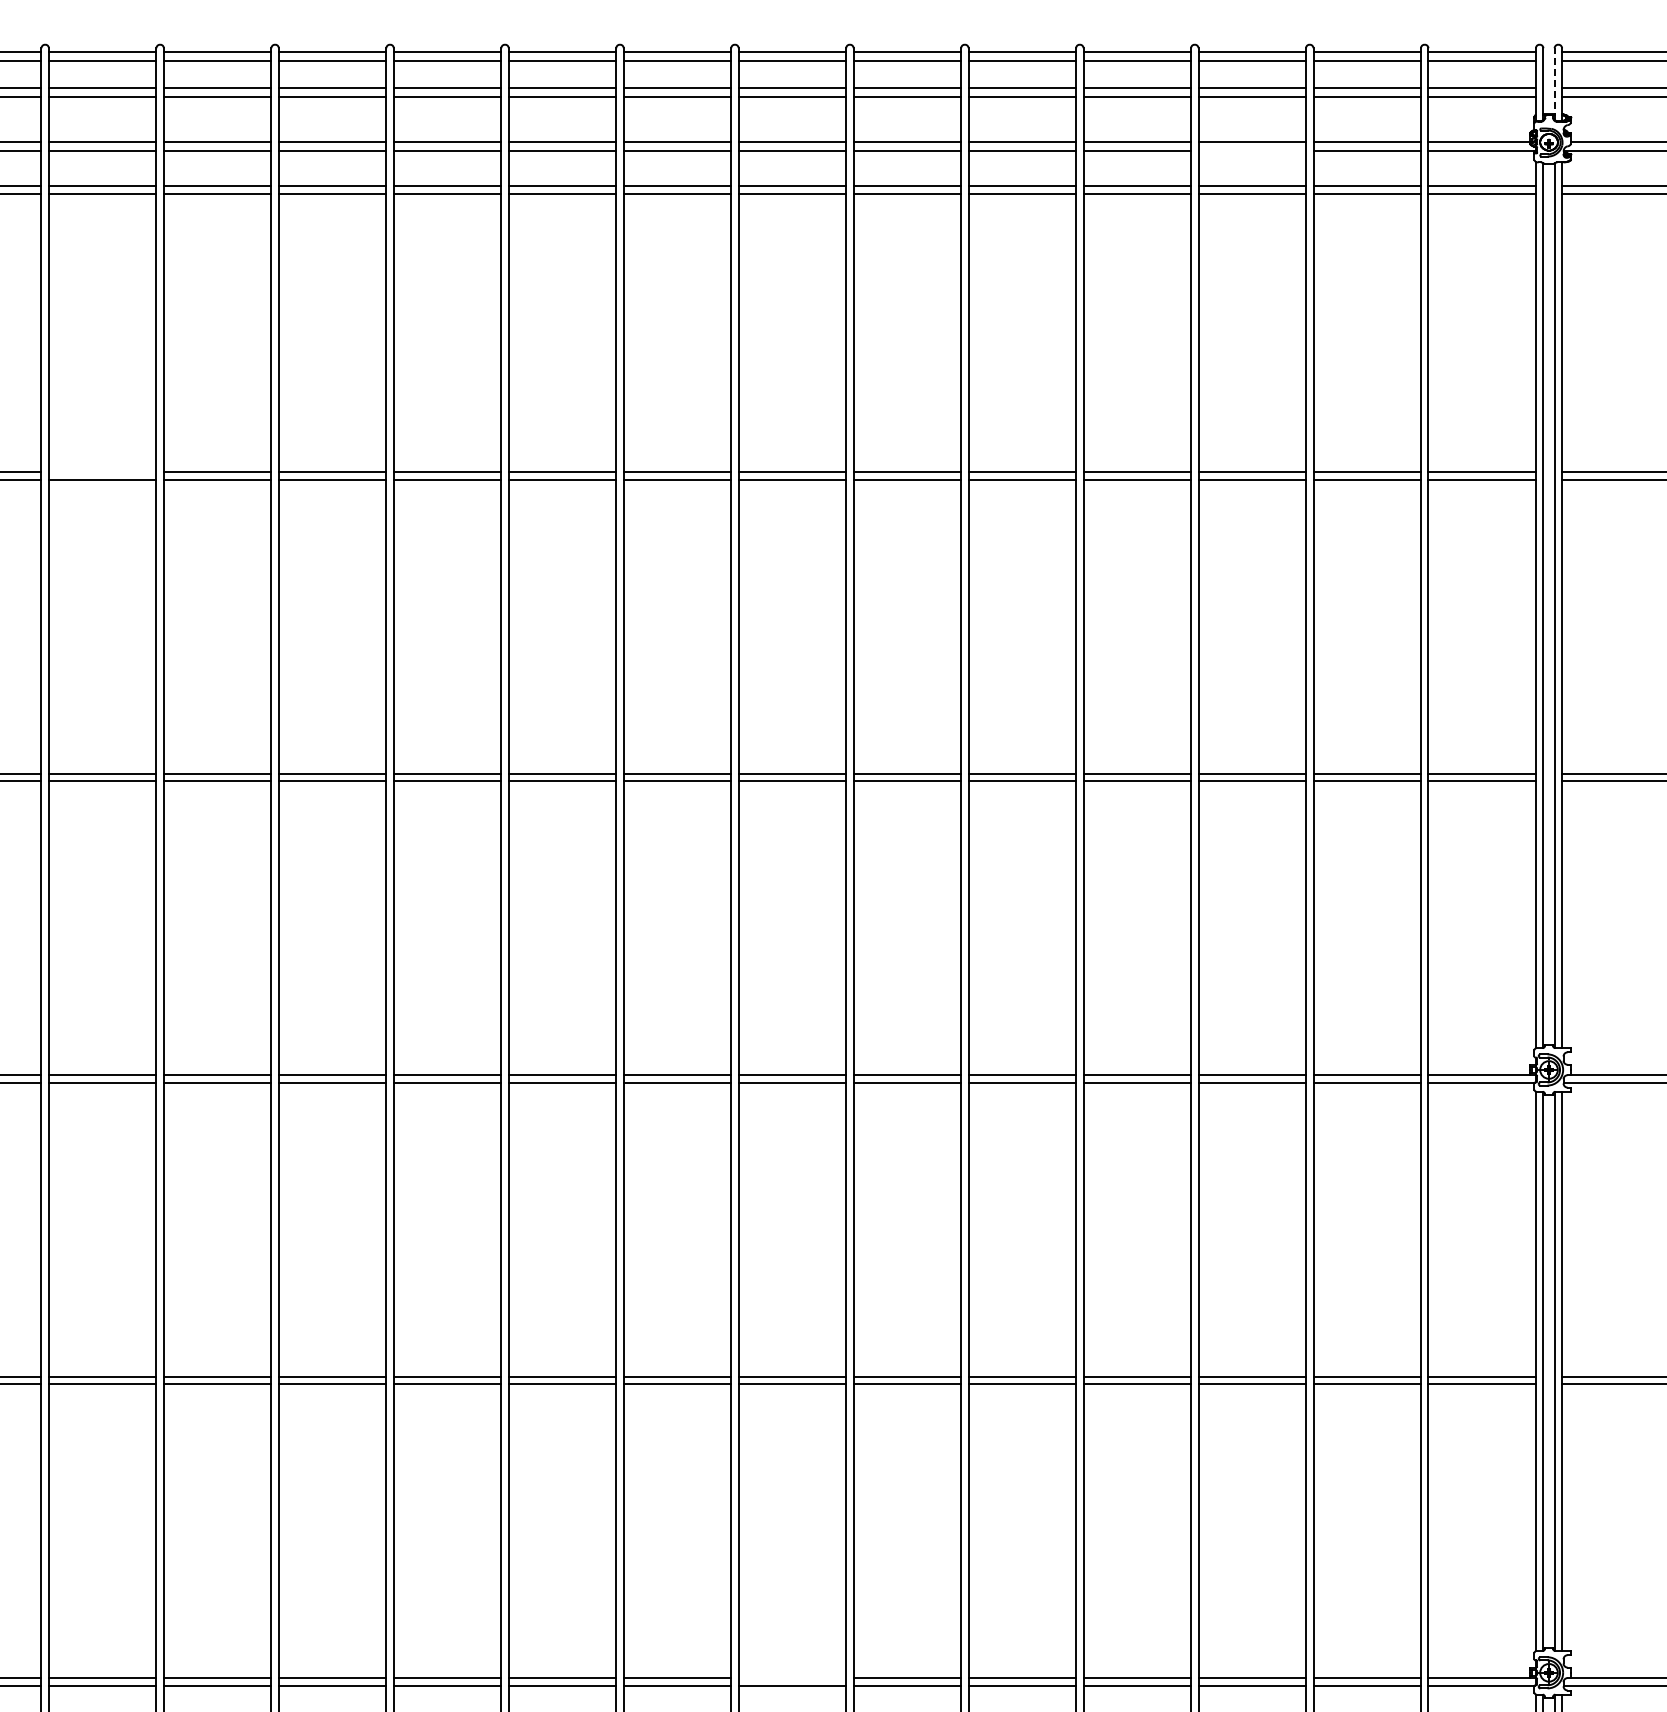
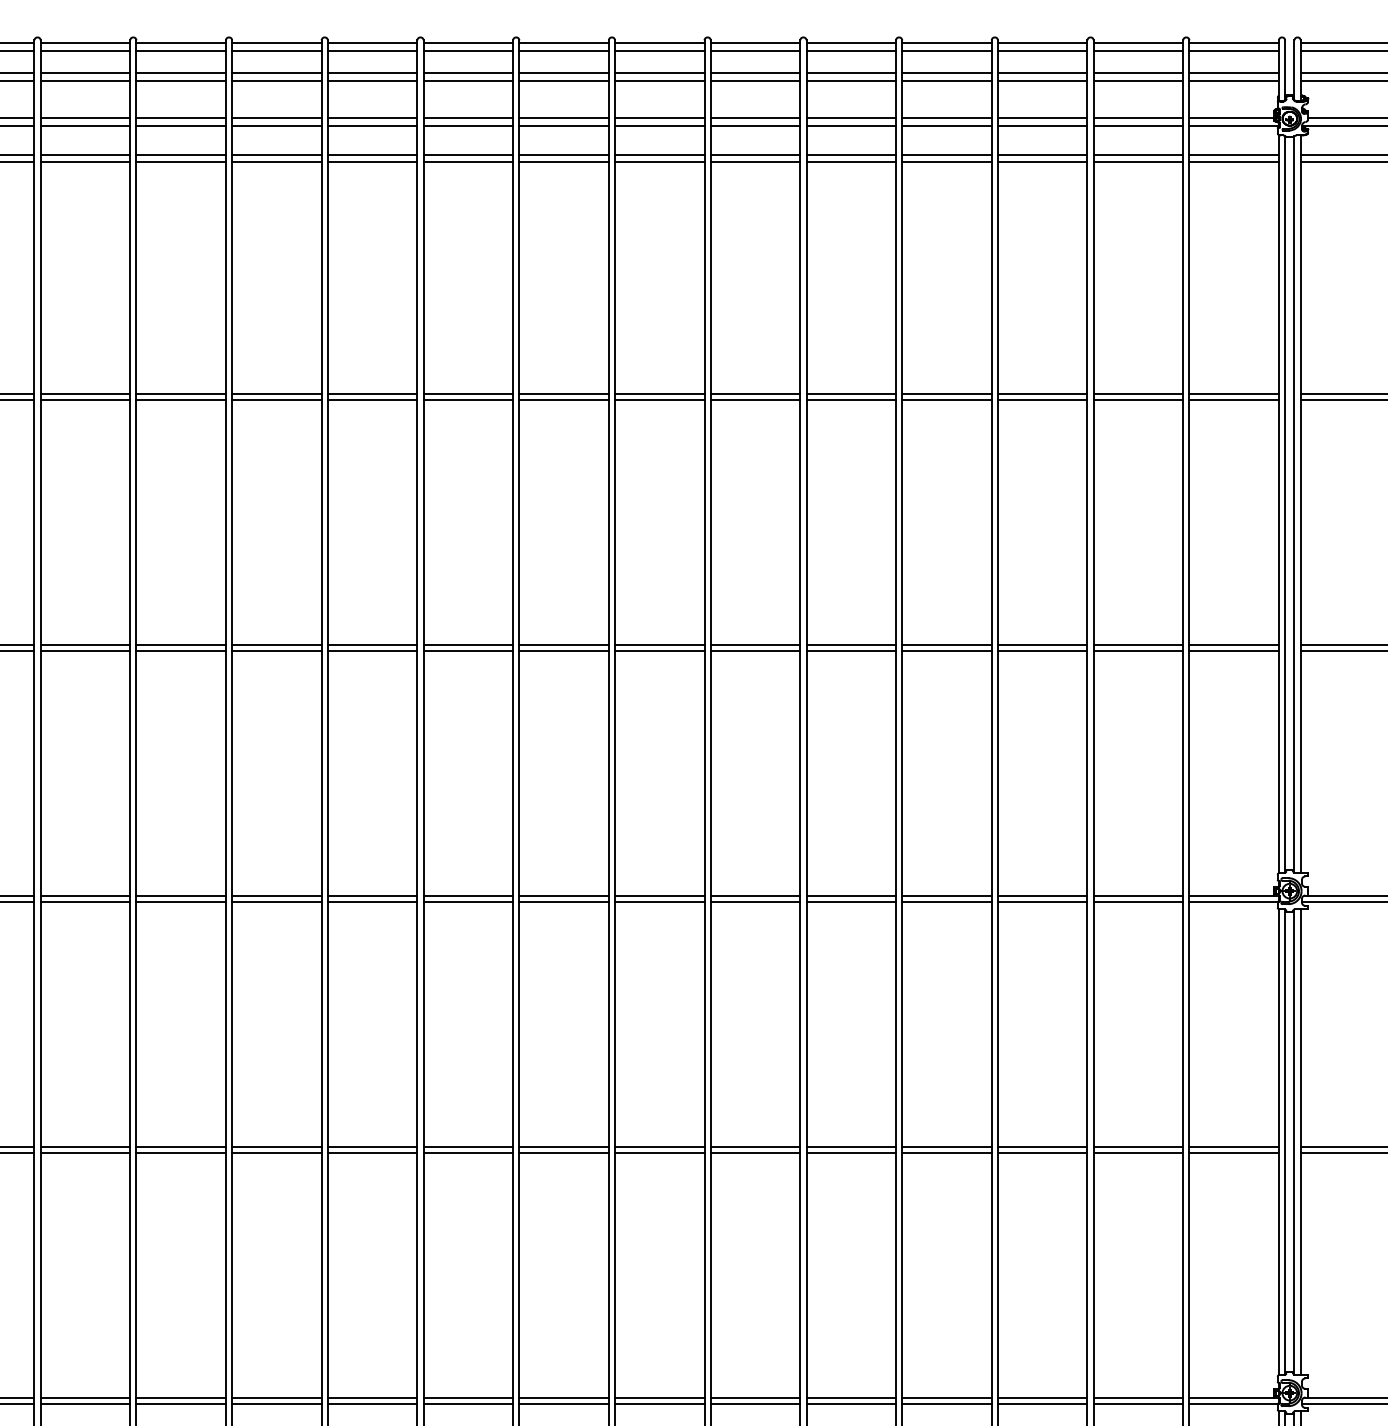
line: (1554, 84) -> (1294, 70), dashed -> solid
line: (1252, 151) -> (1042, 126), added
line: (102, 472) -> (85, 393), added
line: (792, 1678) -> (659, 1397), added

